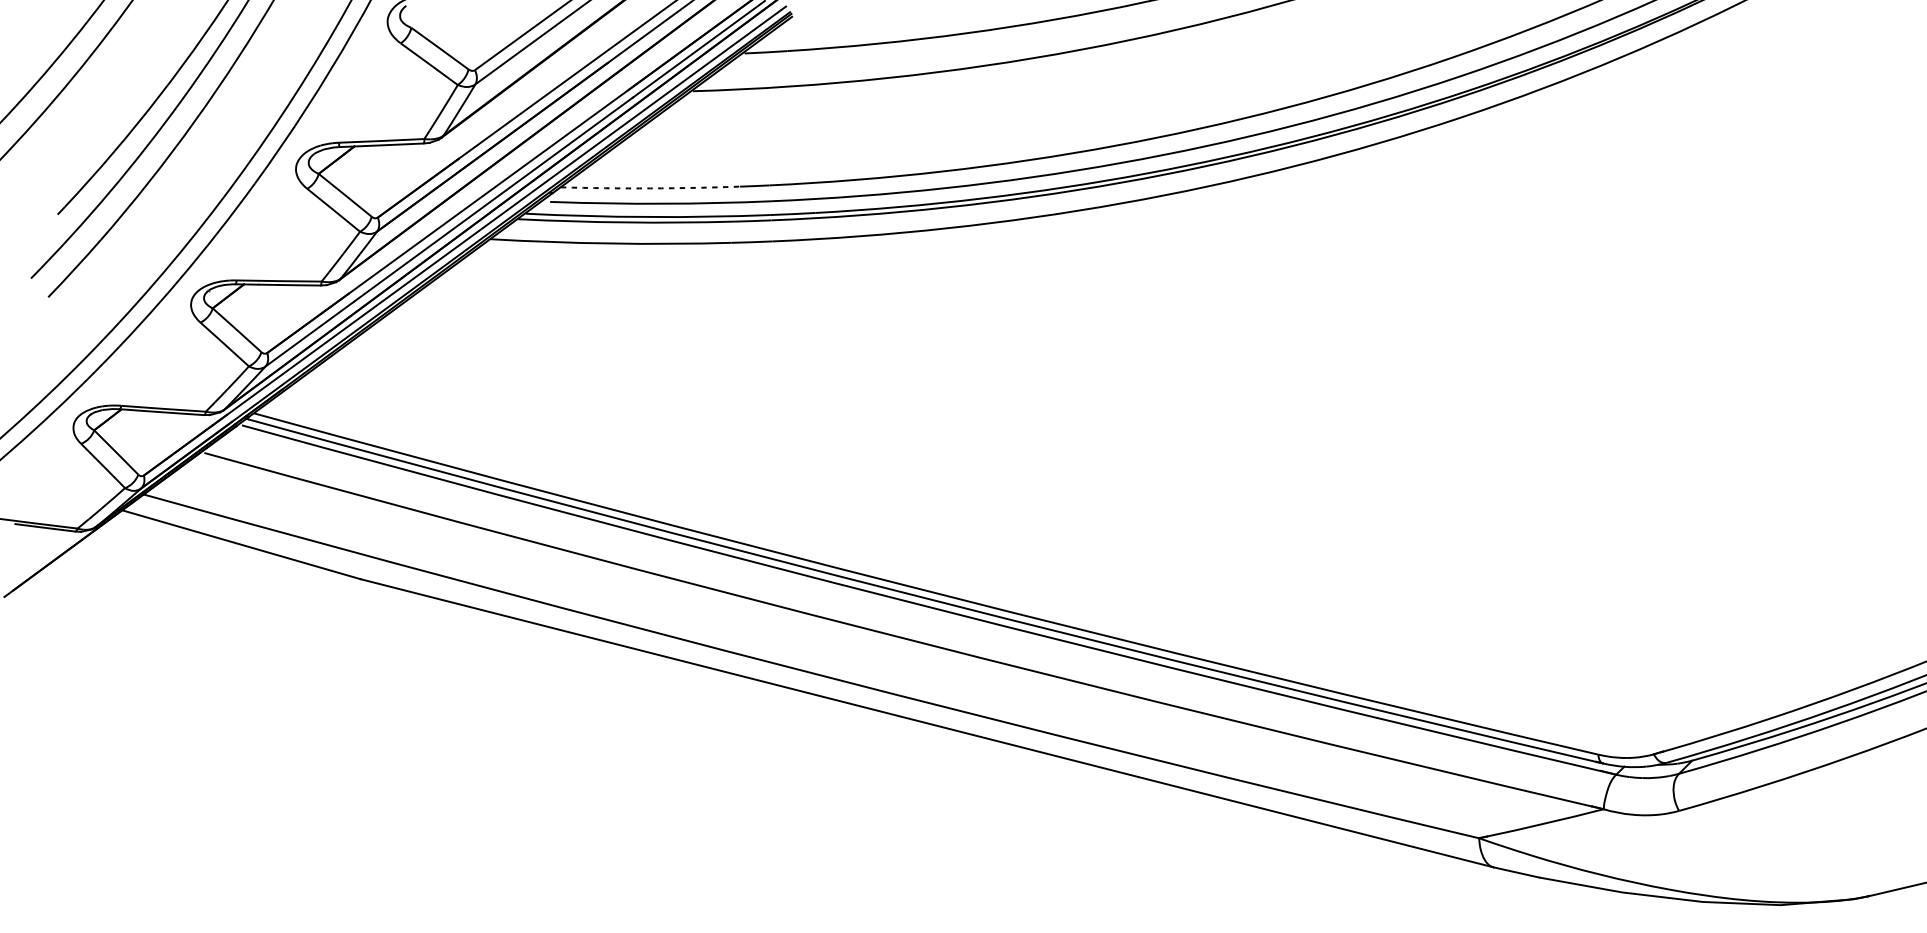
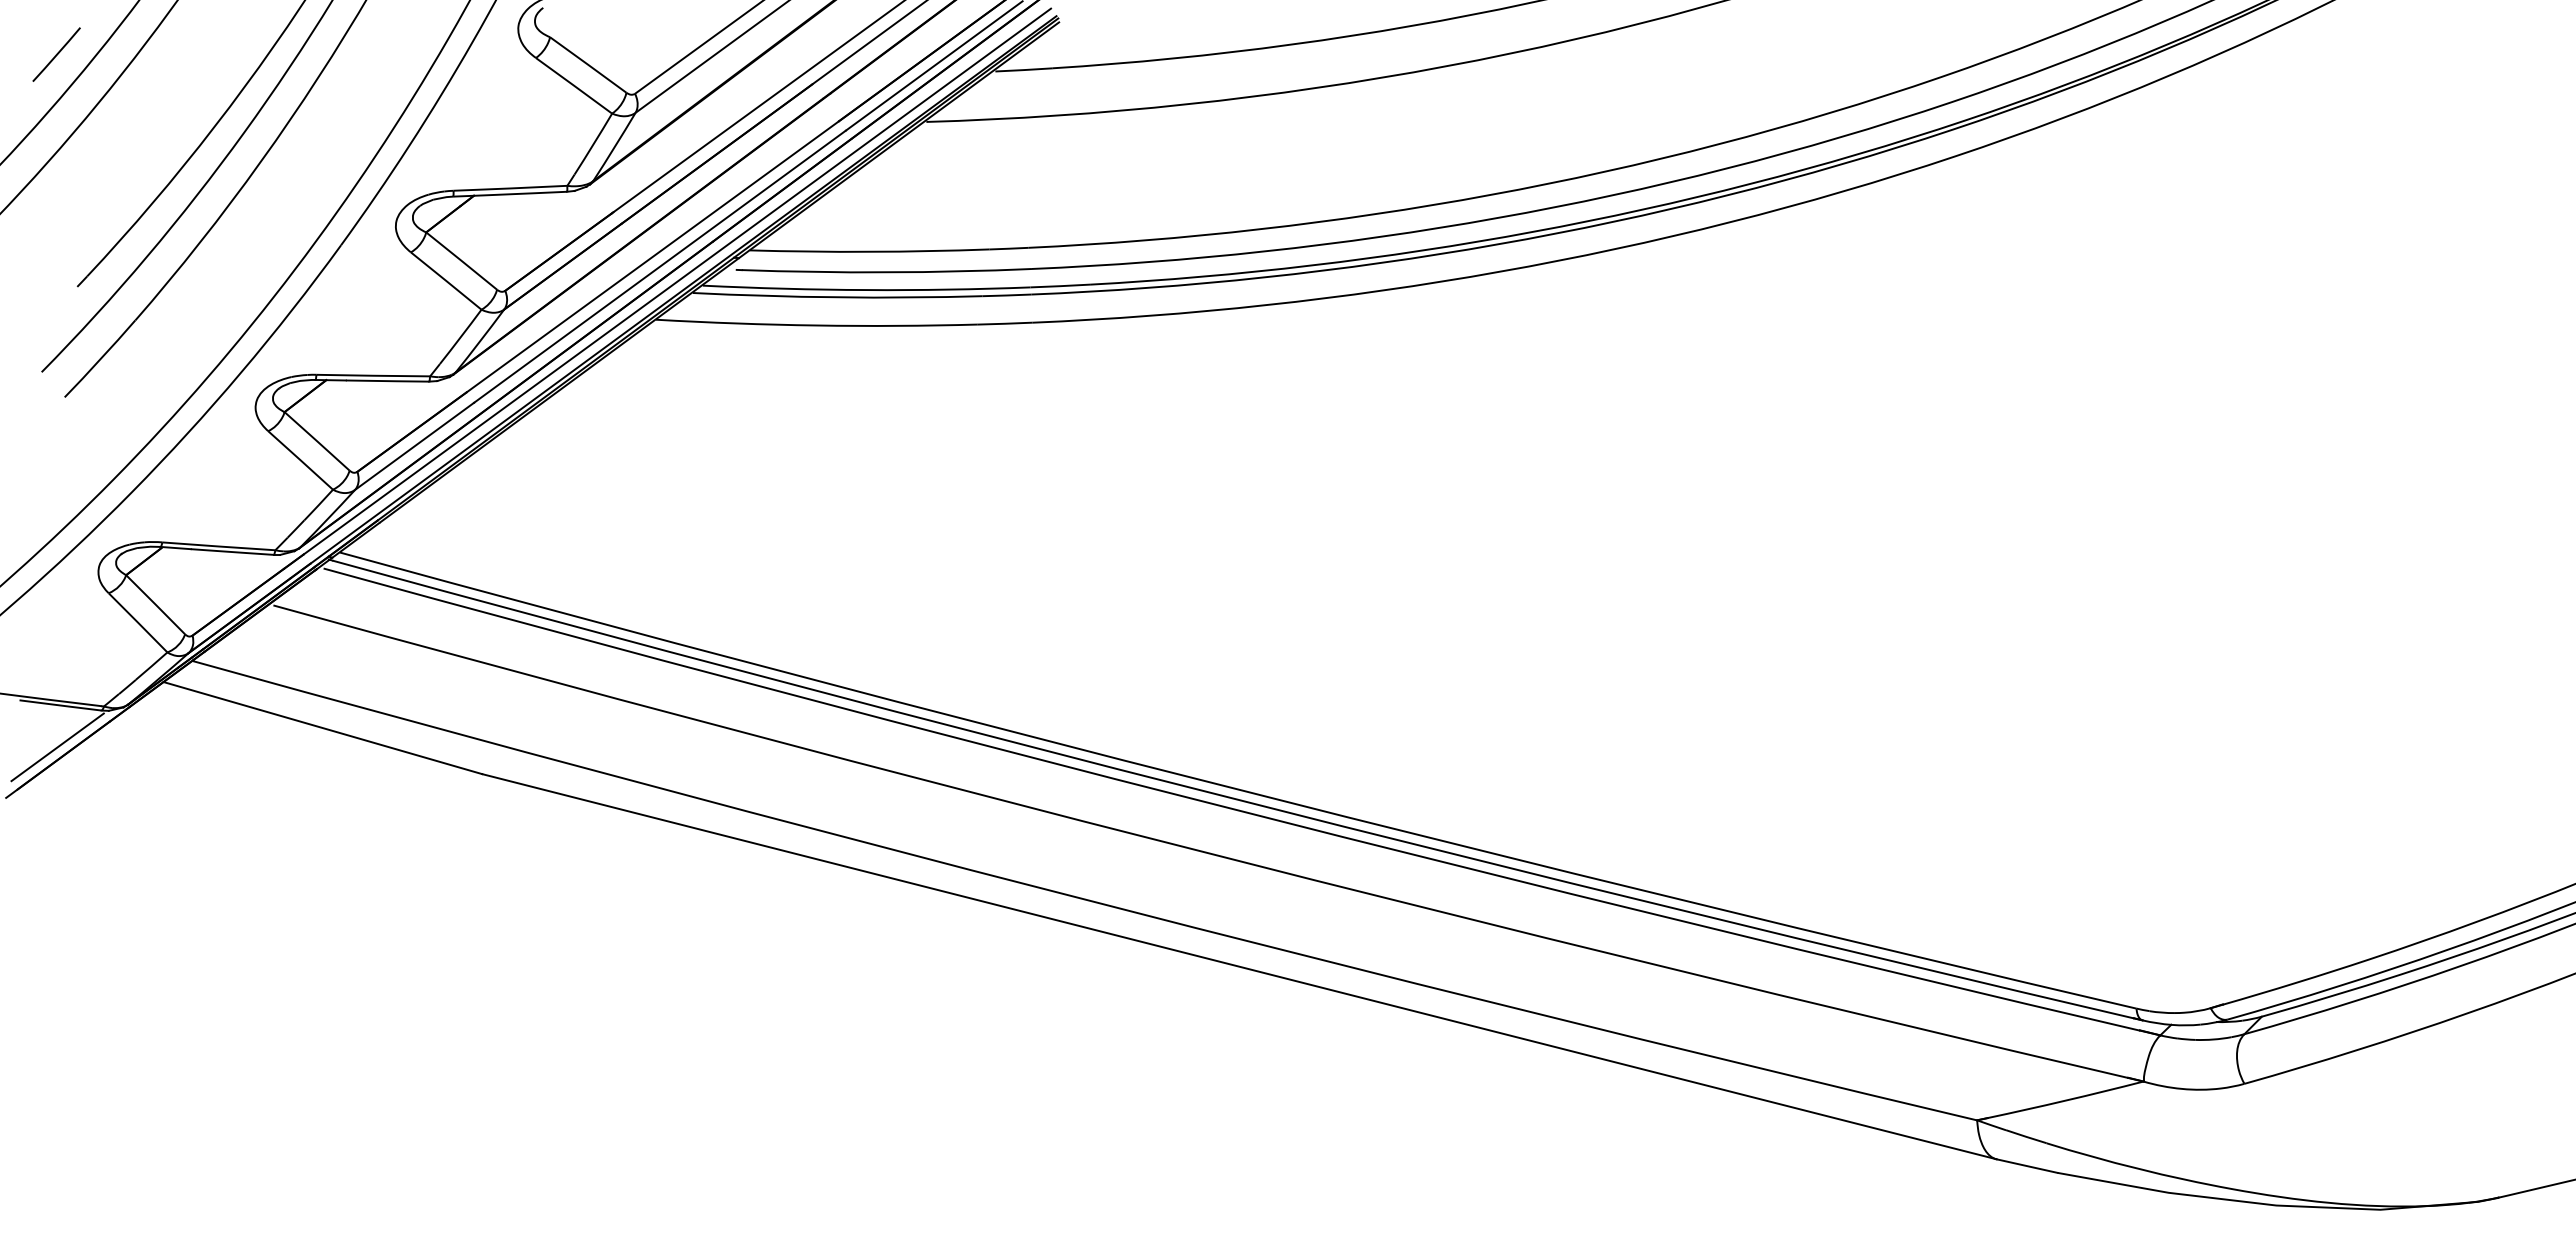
line: (42, 40) -> (56, 54), added
arc: (650, 188) -> (869, 251), dashed -> solid
line: (42, 559) -> (57, 747), added

